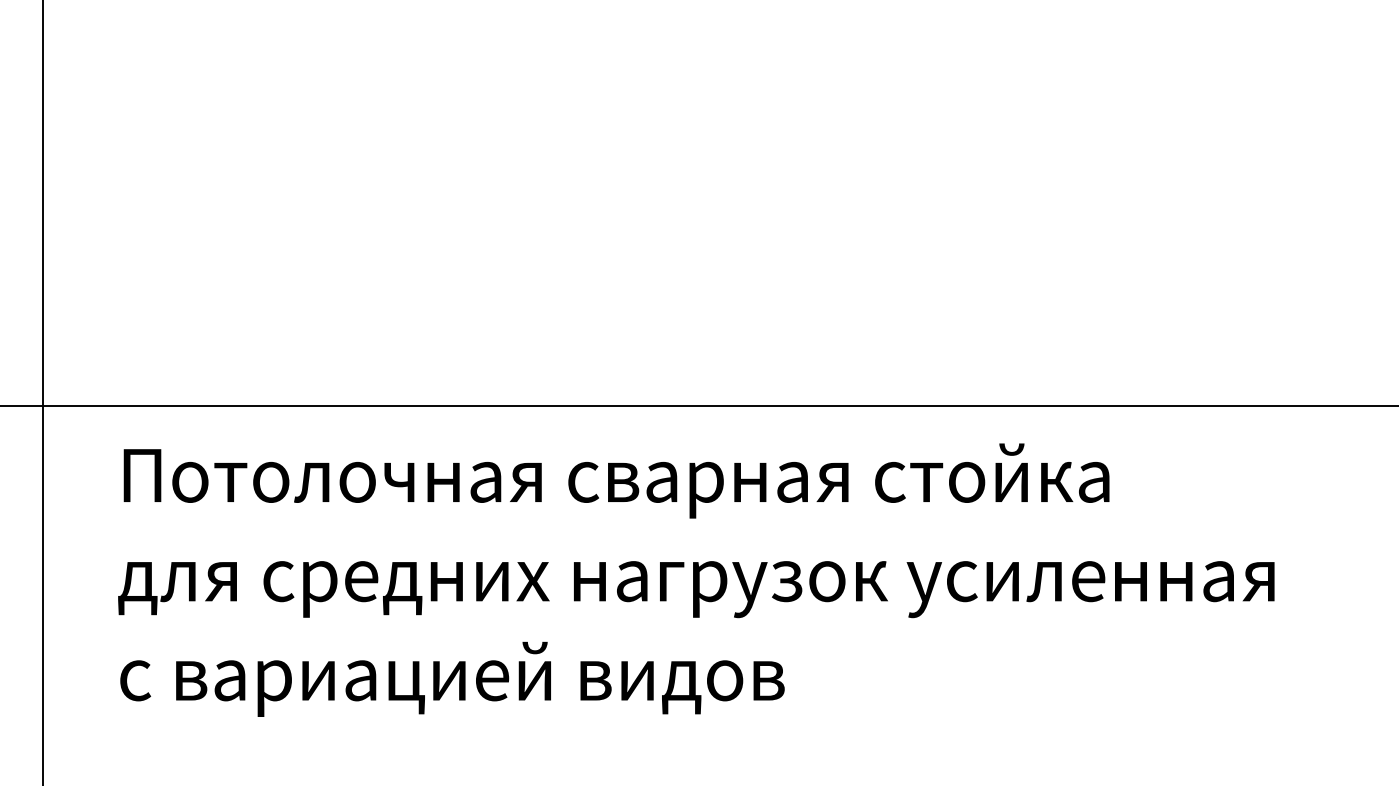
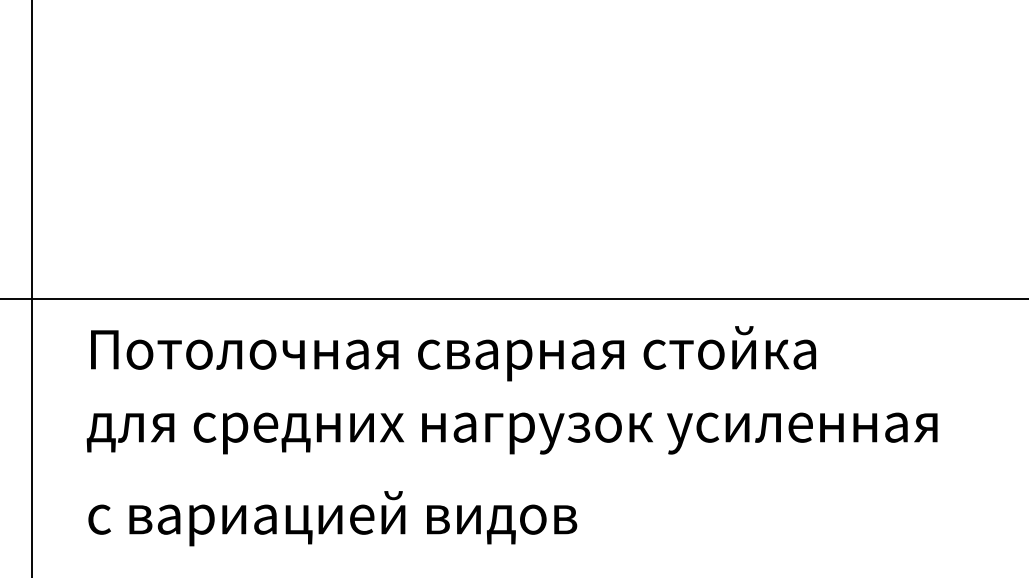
text: (452, 679) -> (332, 518), moved

